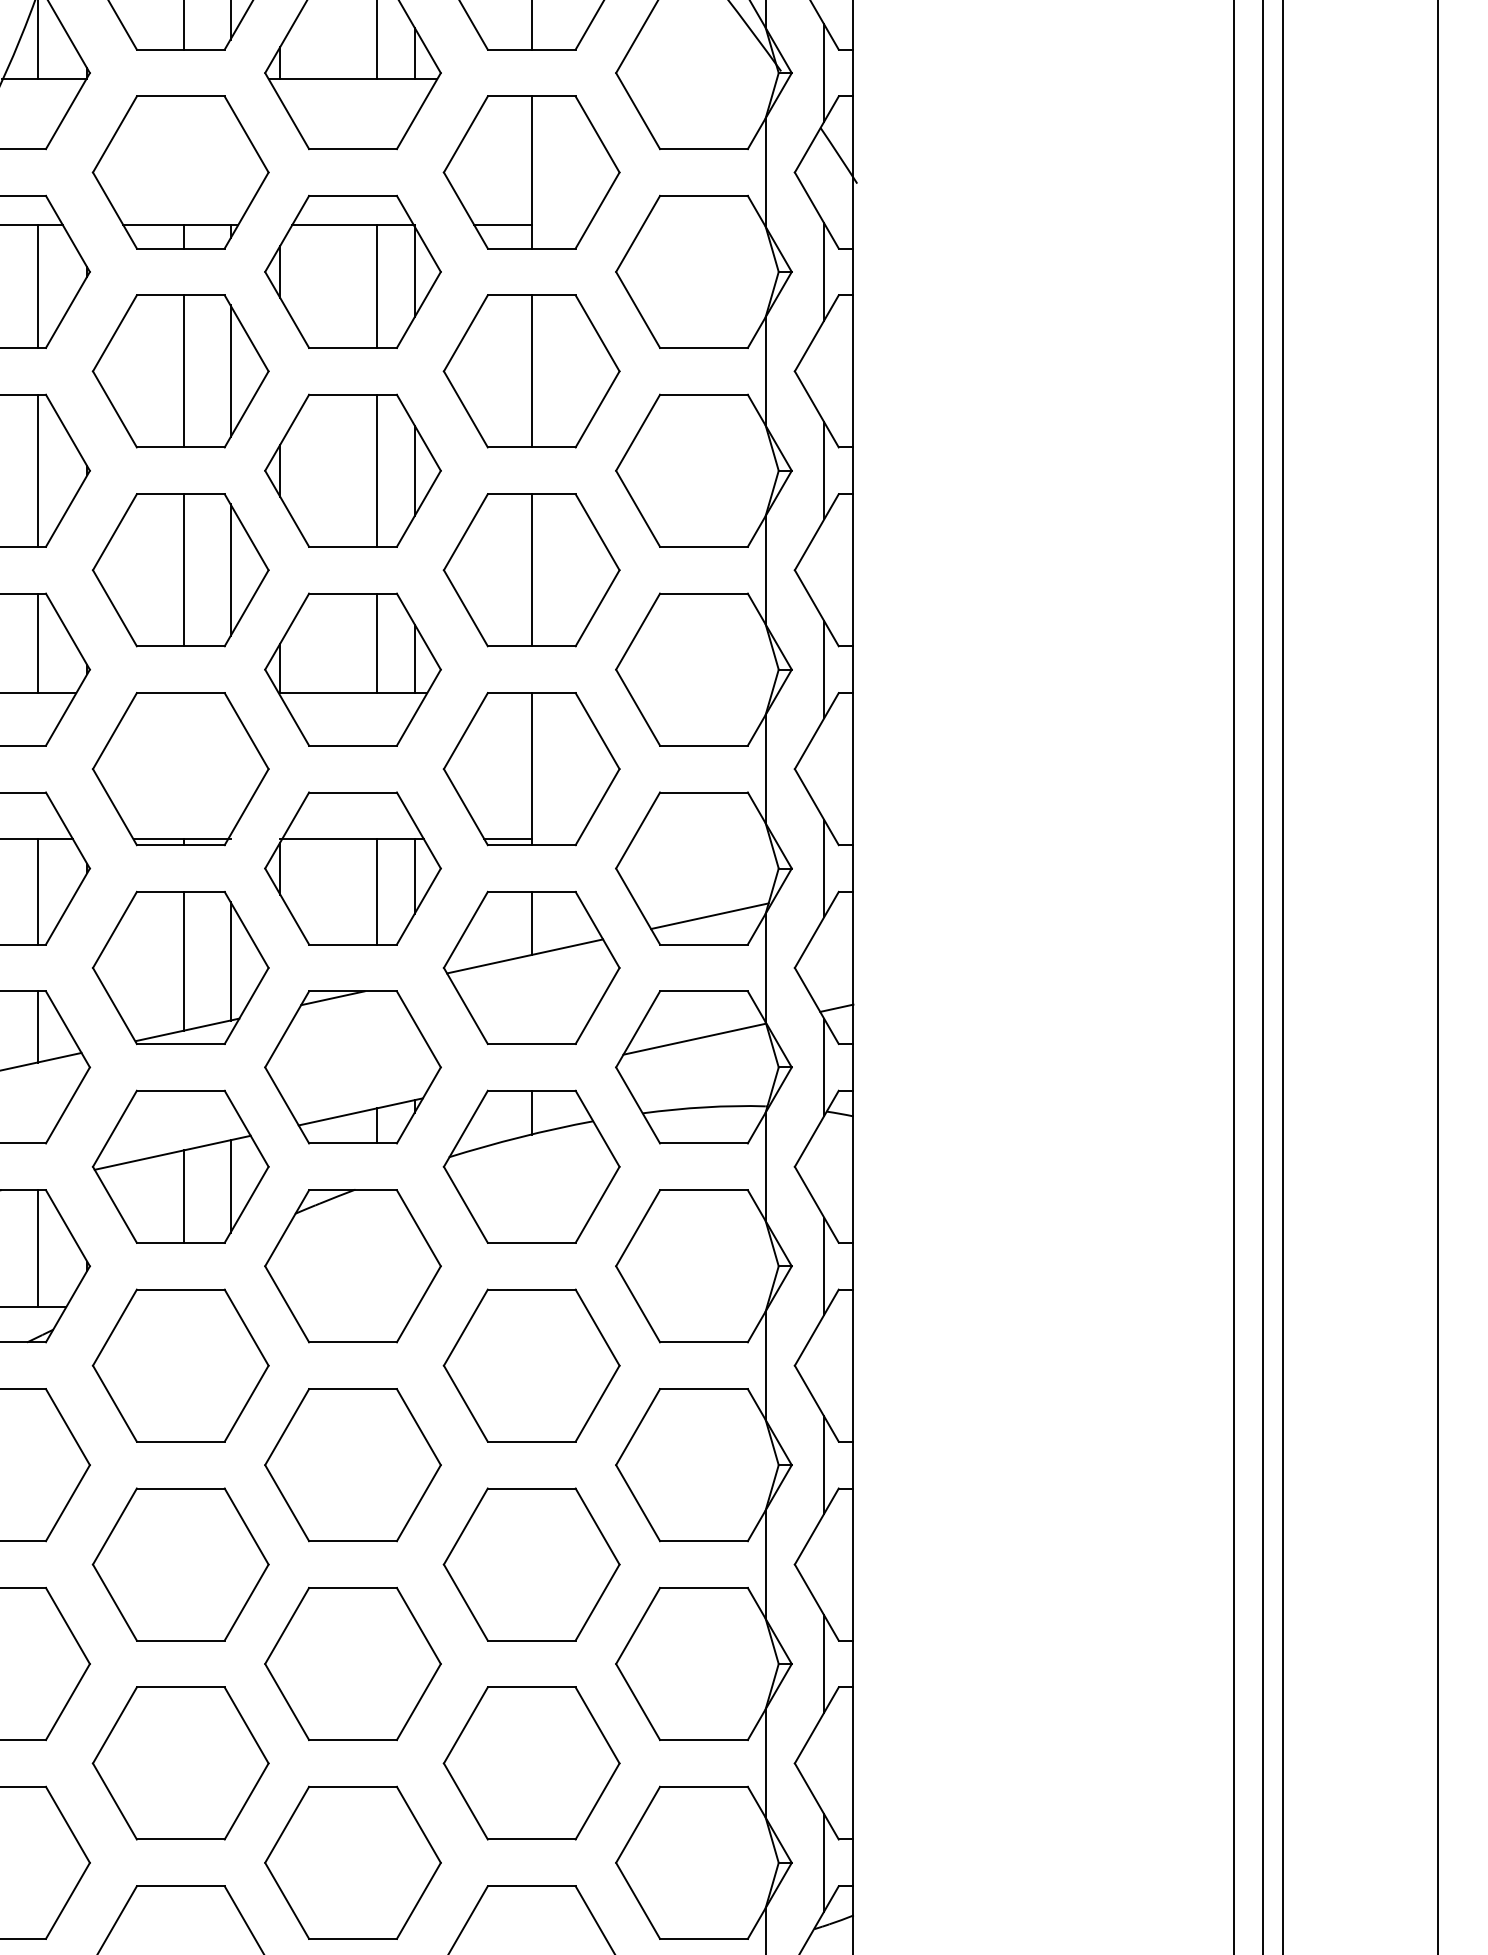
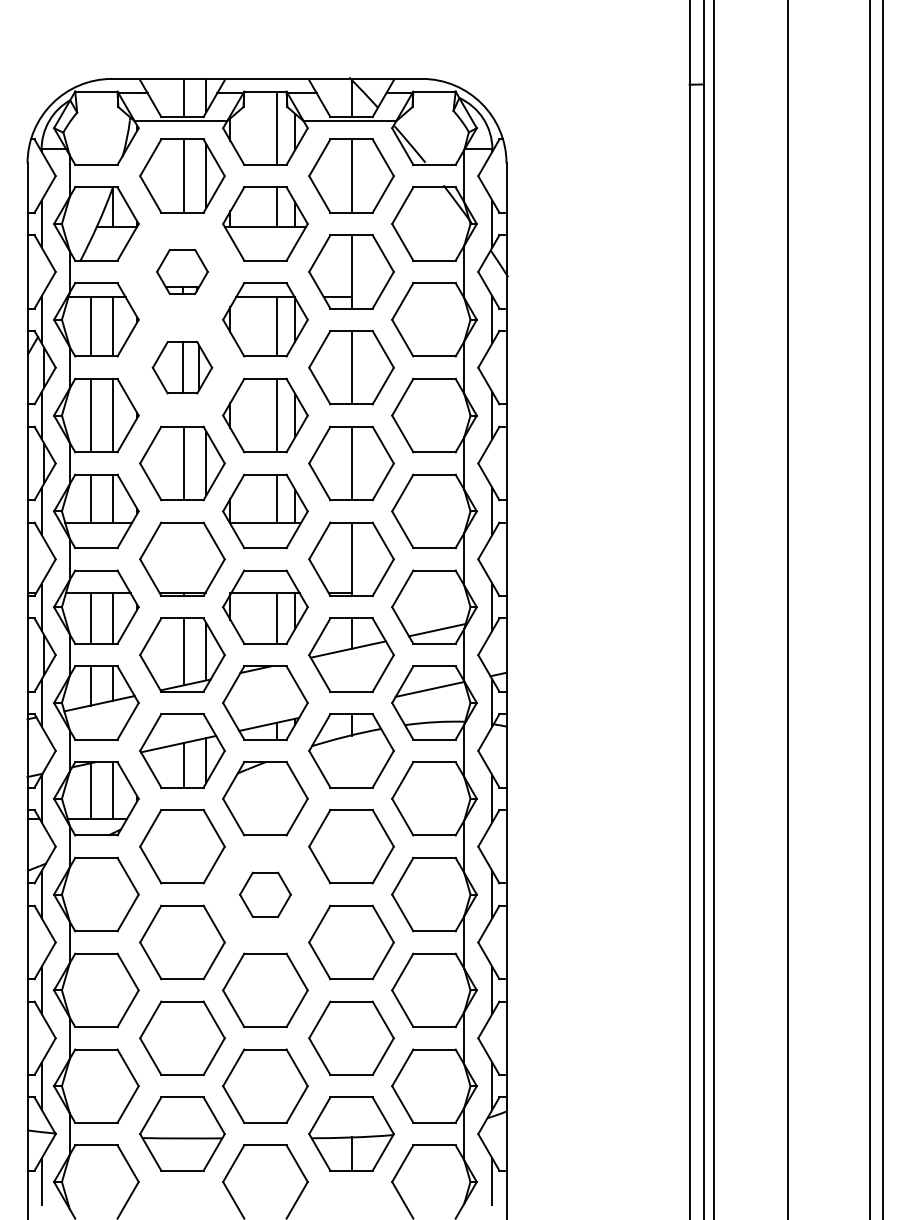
part: (180, 171) -> (182, 271), size x0.6
part: (180, 370) -> (182, 367), size x0.7
part: (353, 1464) -> (265, 894), size x0.6

